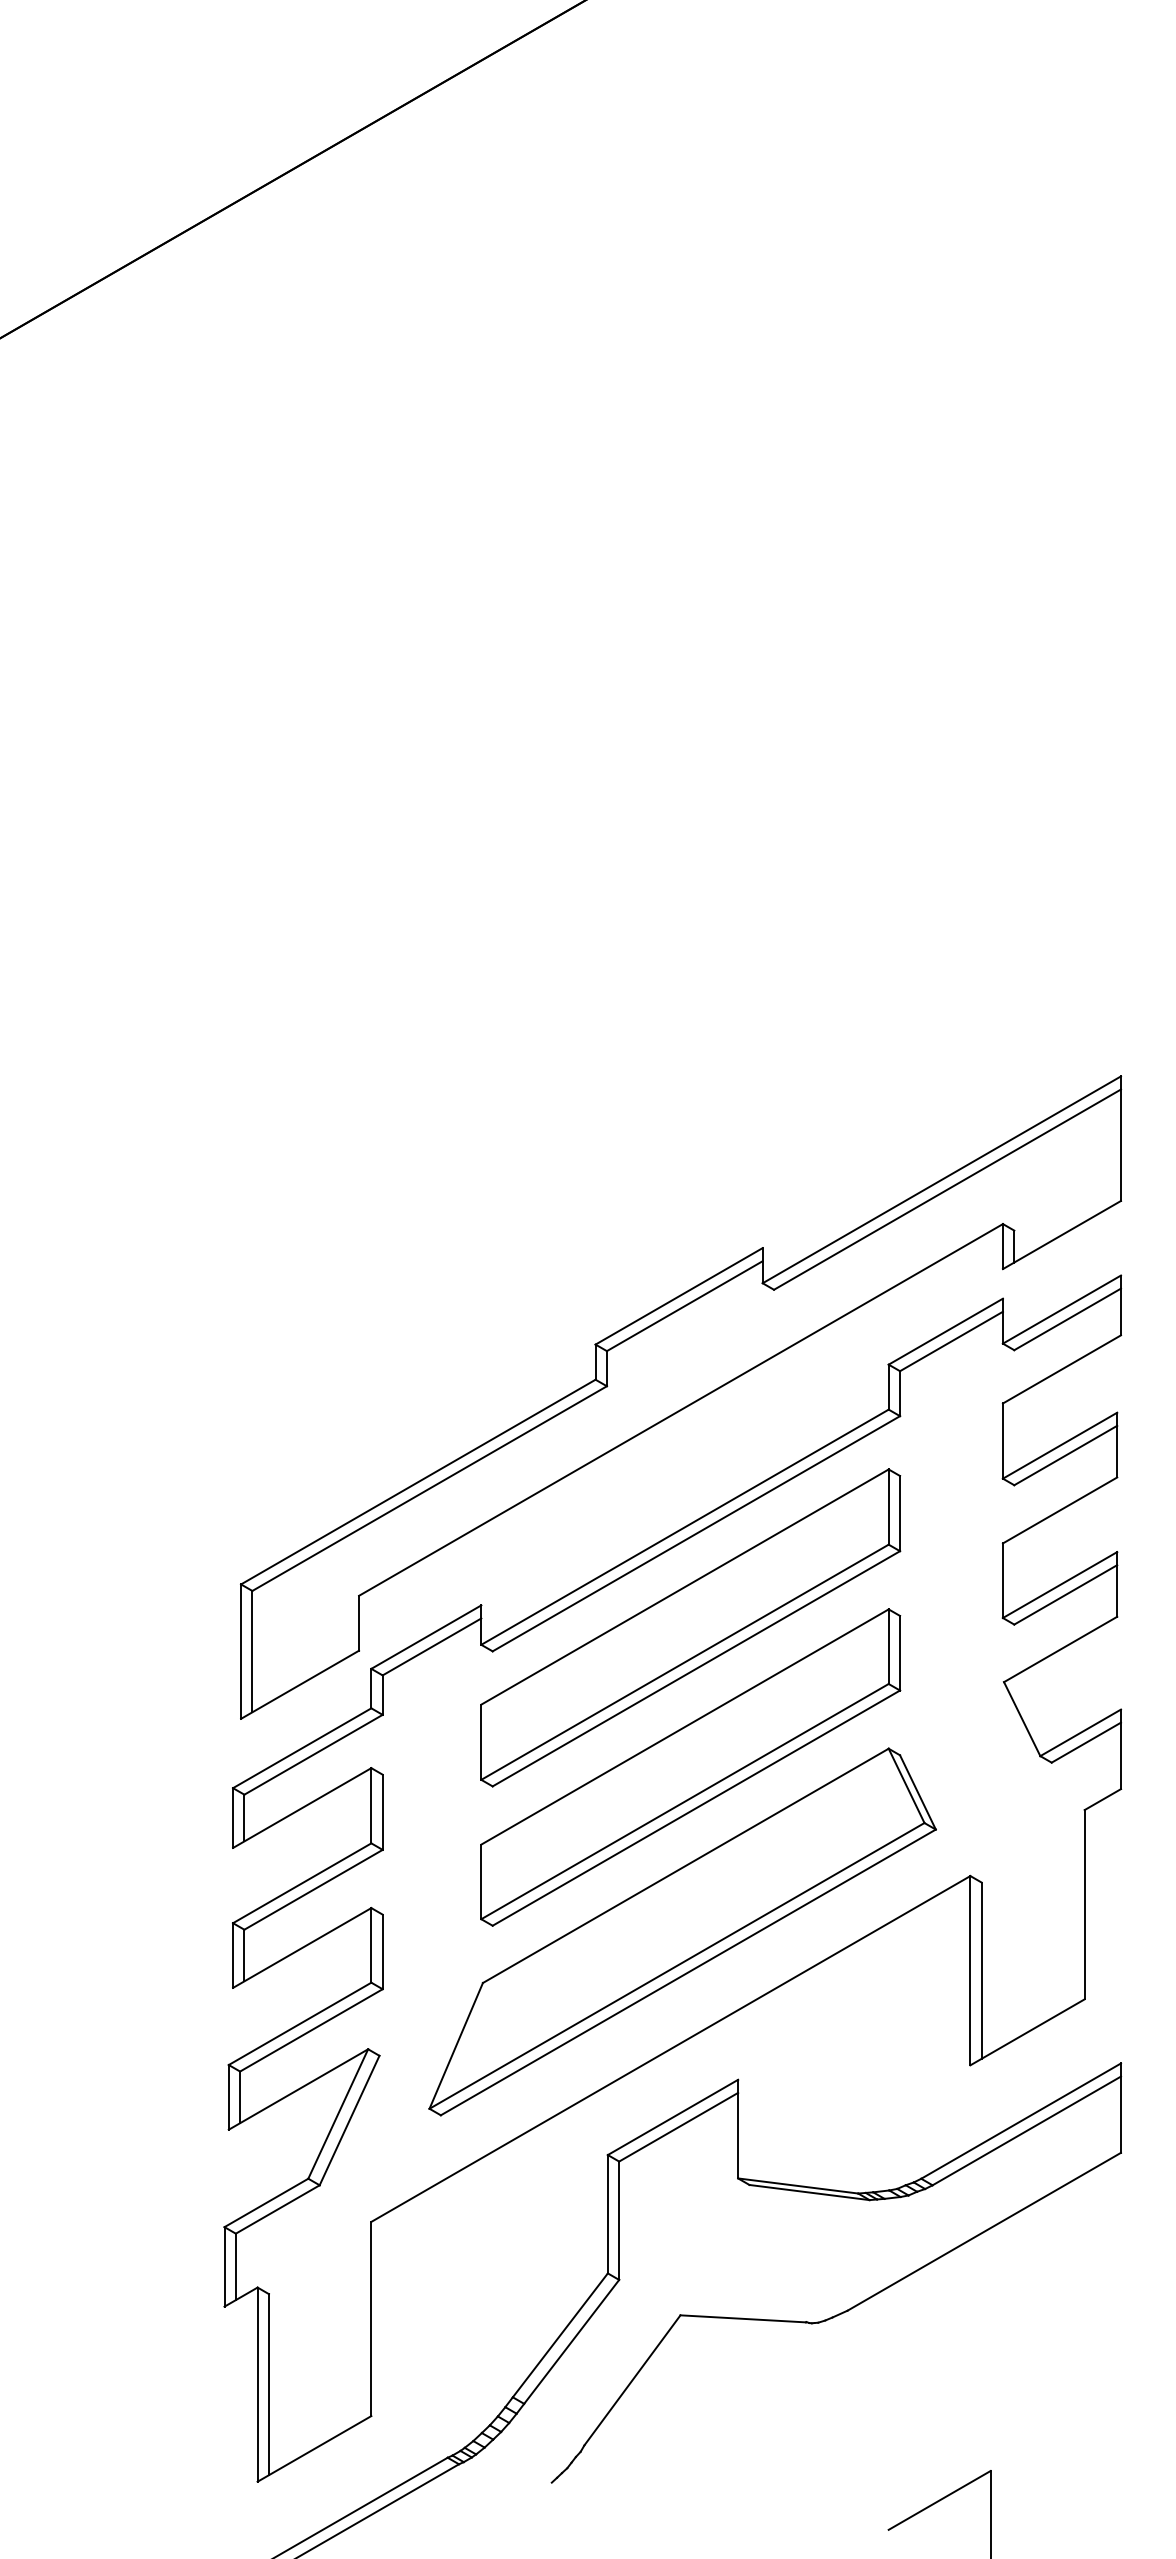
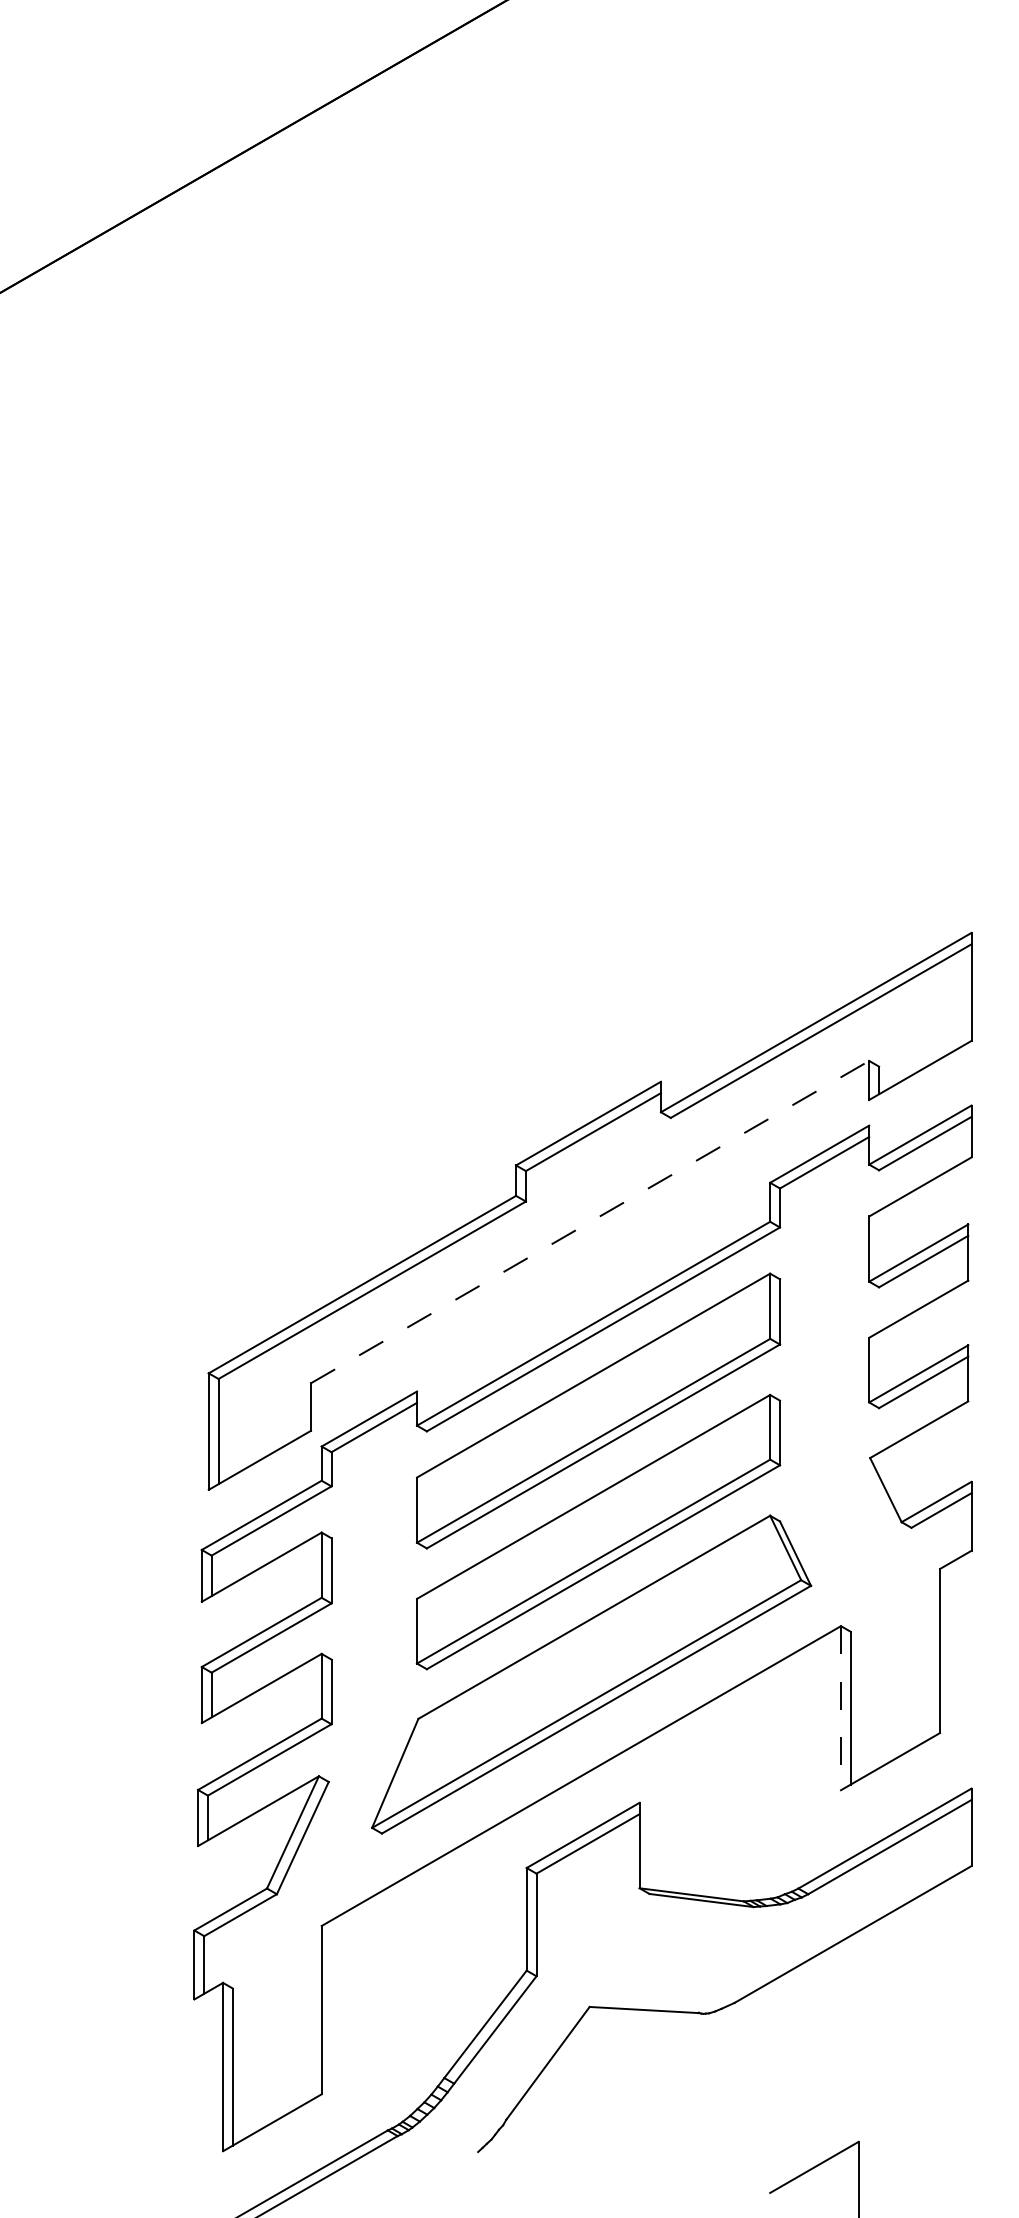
line: (681, 1409) -> (590, 1221), solid -> dashed
line: (970, 1970) -> (841, 1708), solid -> dashed

